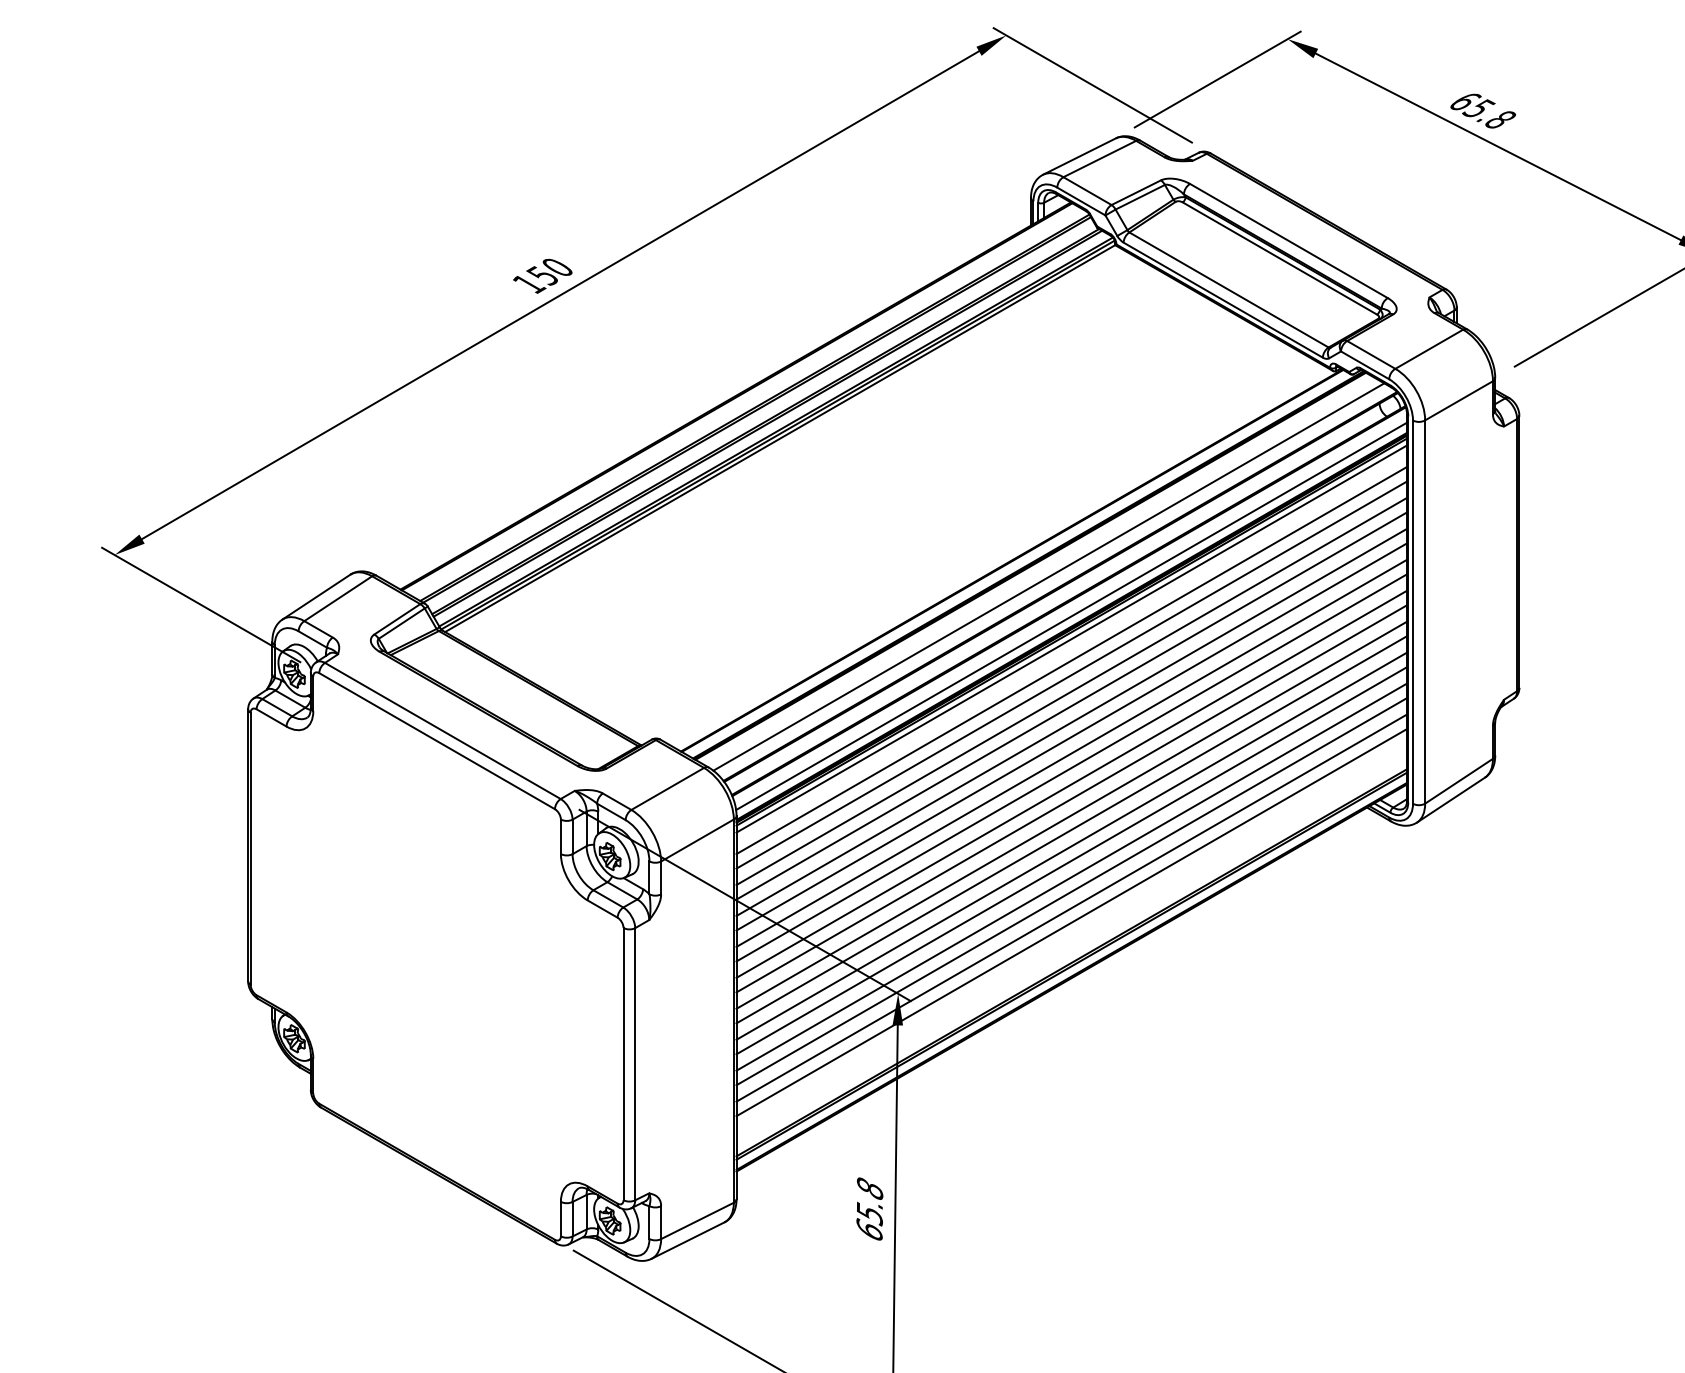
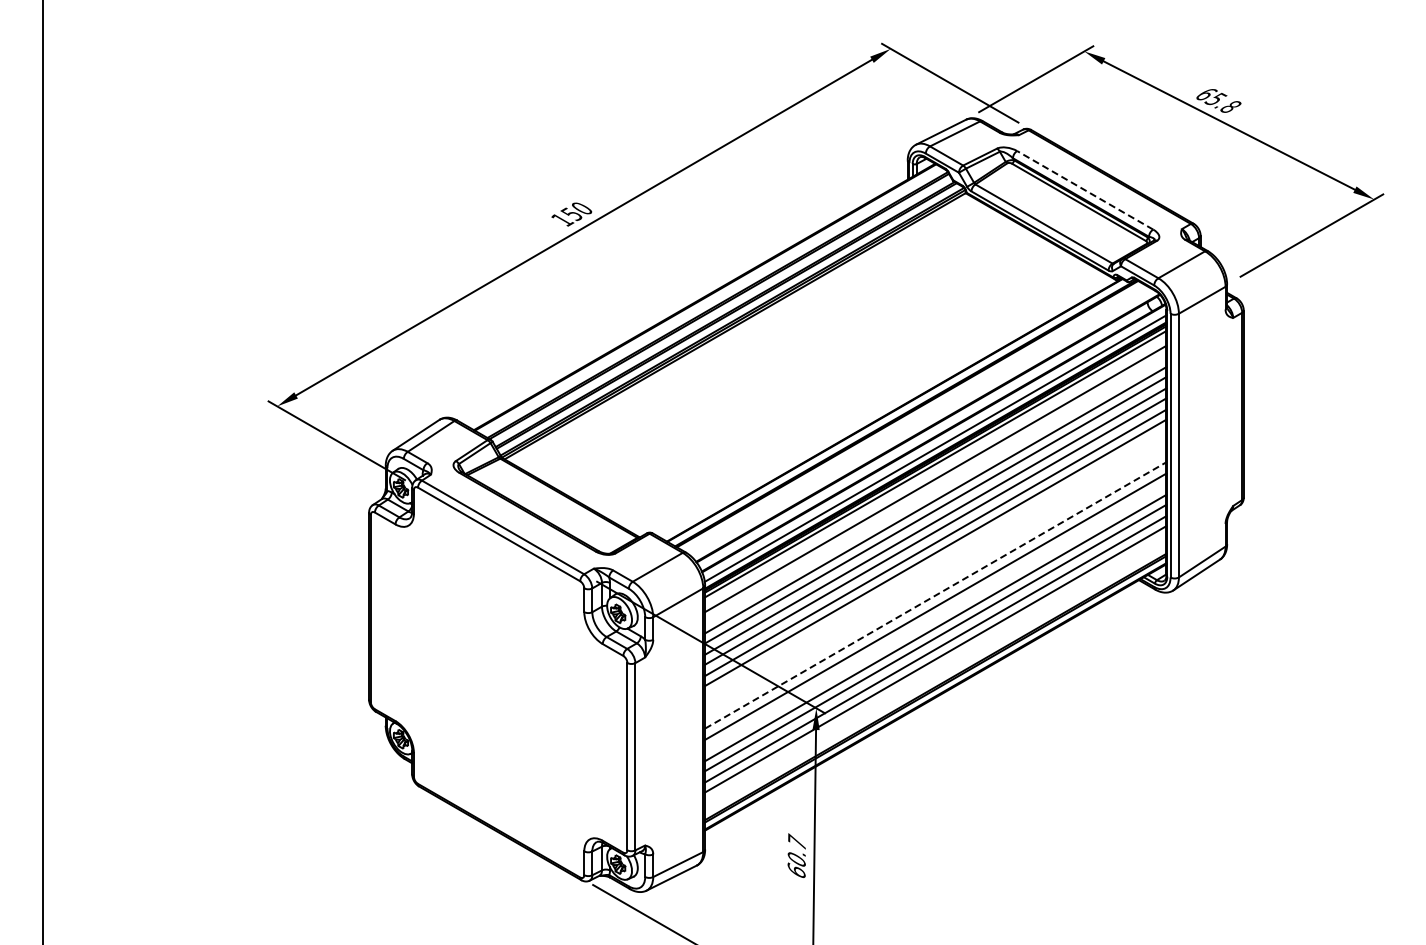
line: (1289, 241) -> (1085, 190), solid -> dashed
line: (1048, 577) -> (919, 421), removed
line: (1071, 674) -> (935, 488), removed
line: (1071, 783) -> (935, 563), removed
line: (1071, 797) -> (935, 573), removed
line: (1071, 815) -> (935, 585), removed
line: (1072, 829) -> (936, 595), solid -> dashed
line: (1071, 860) -> (935, 616), removed
text: (869, 1200) -> (796, 850), 65.8 -> 60.7

